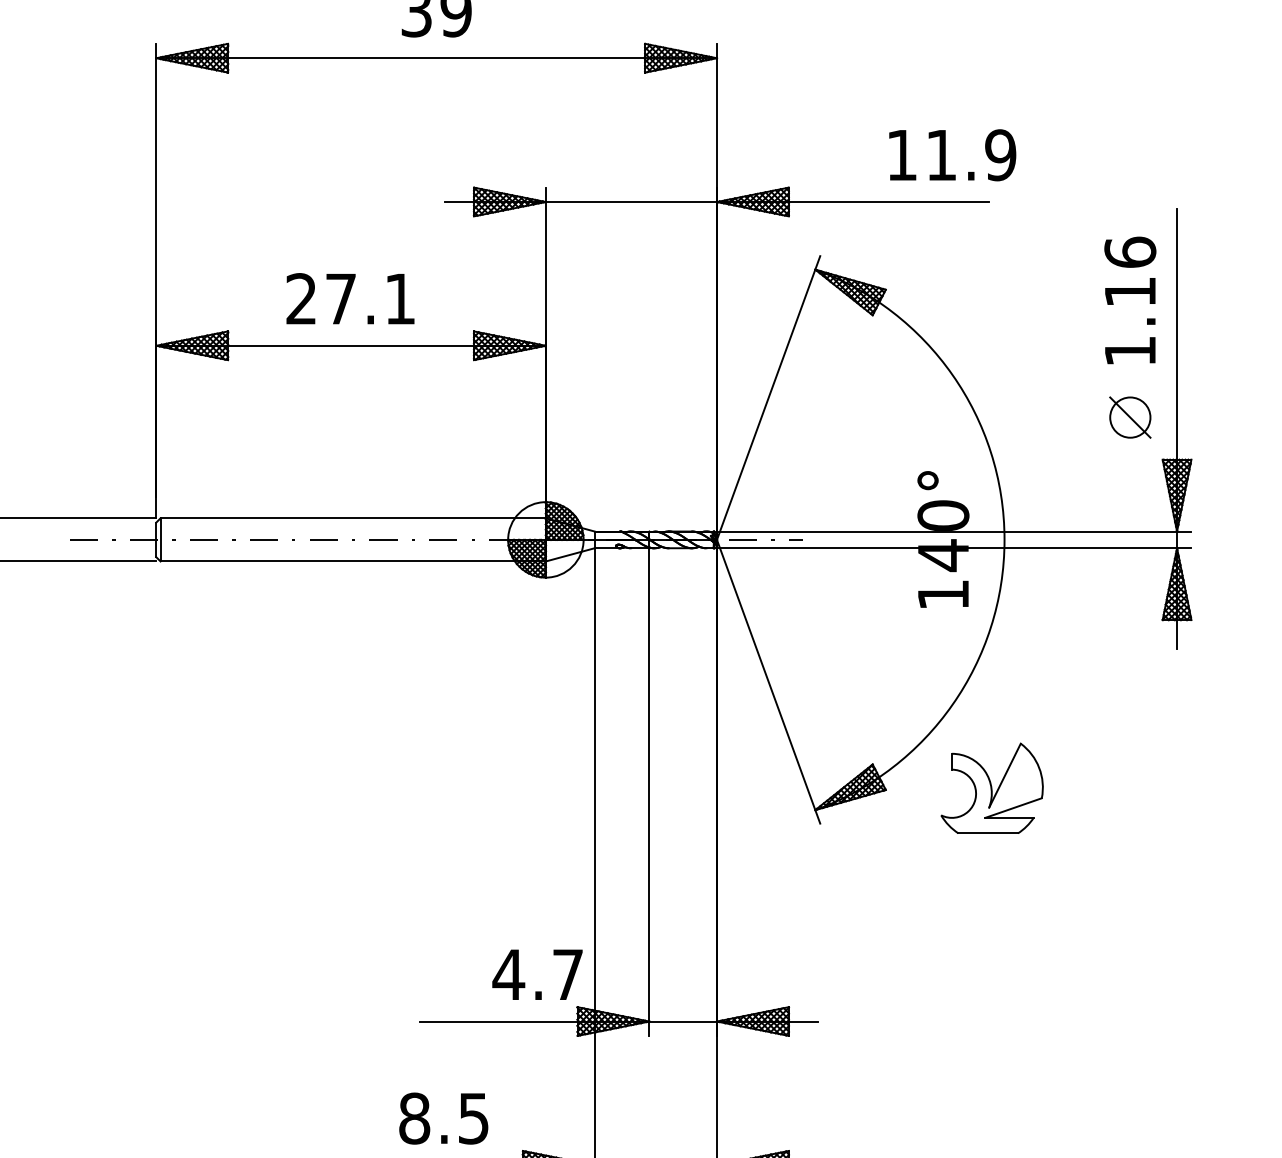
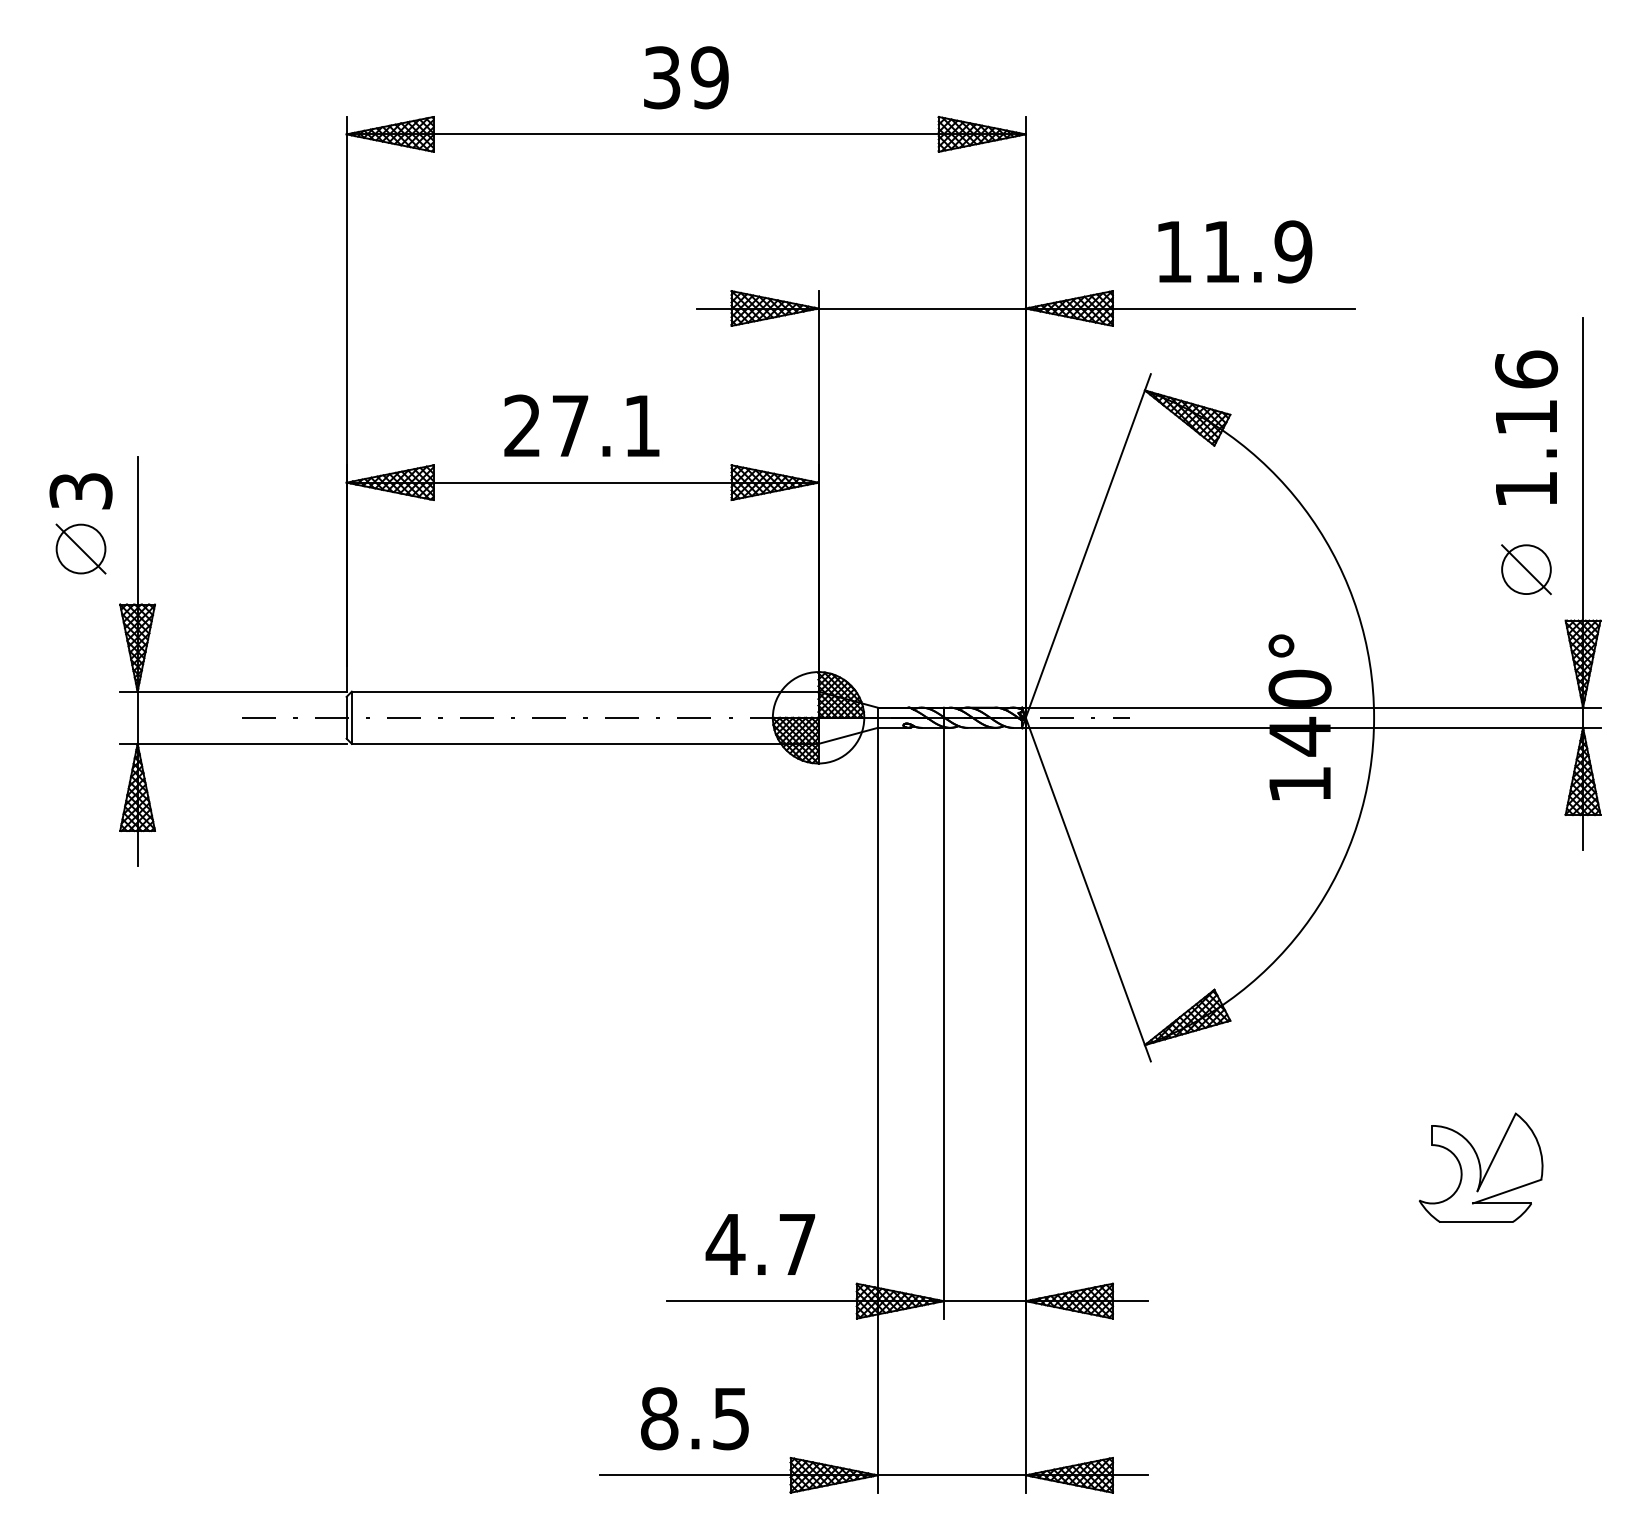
text: (952, 154) -> (1235, 251), moved
part: (991, 788) -> (1480, 1167), moved
text: (537, 974) -> (760, 1244), moved

